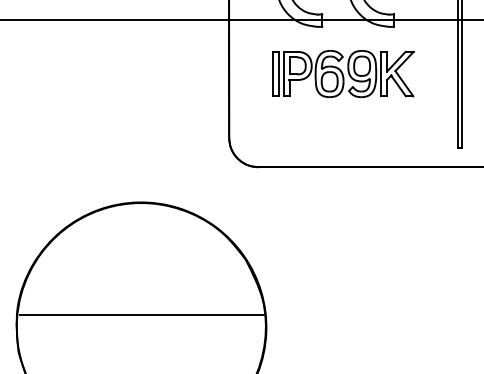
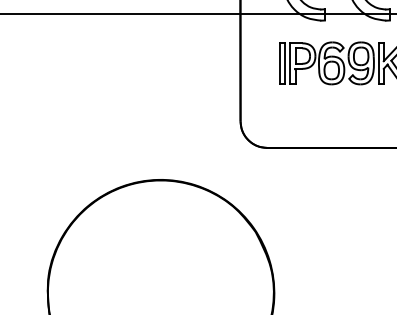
line: (141, 315) -> (161, 282), removed

